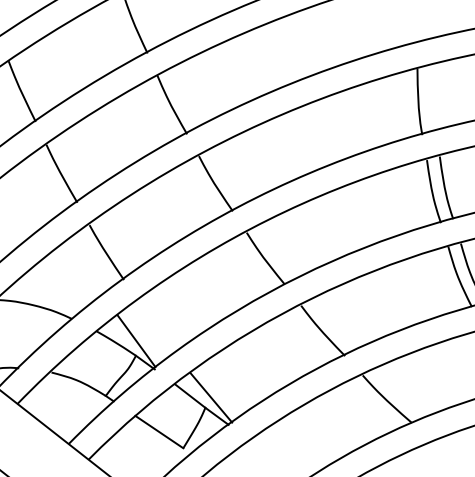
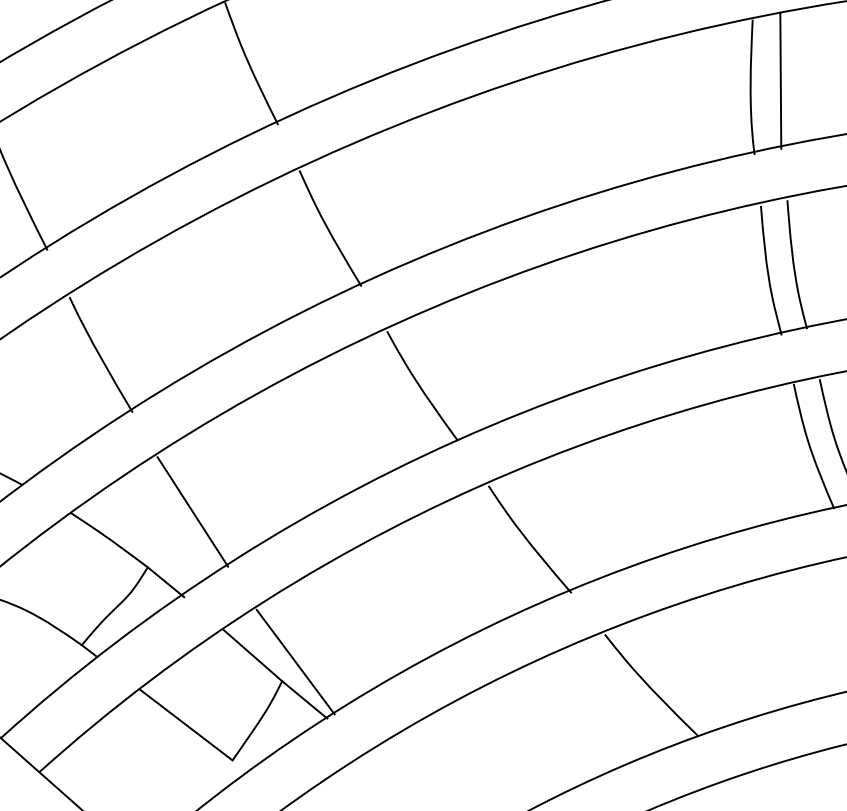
line: (432, 97) -> (779, 79), added
line: (136, 341) -> (192, 512), moved

